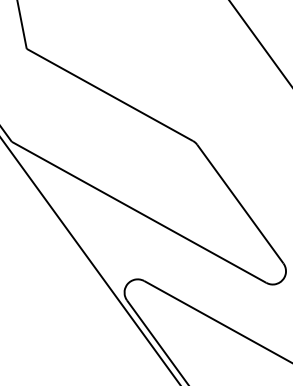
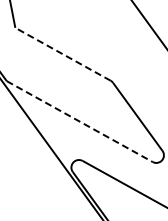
line: (108, 95) -> (62, 54), solid -> dashed
line: (140, 212) -> (80, 121), solid -> dashed

